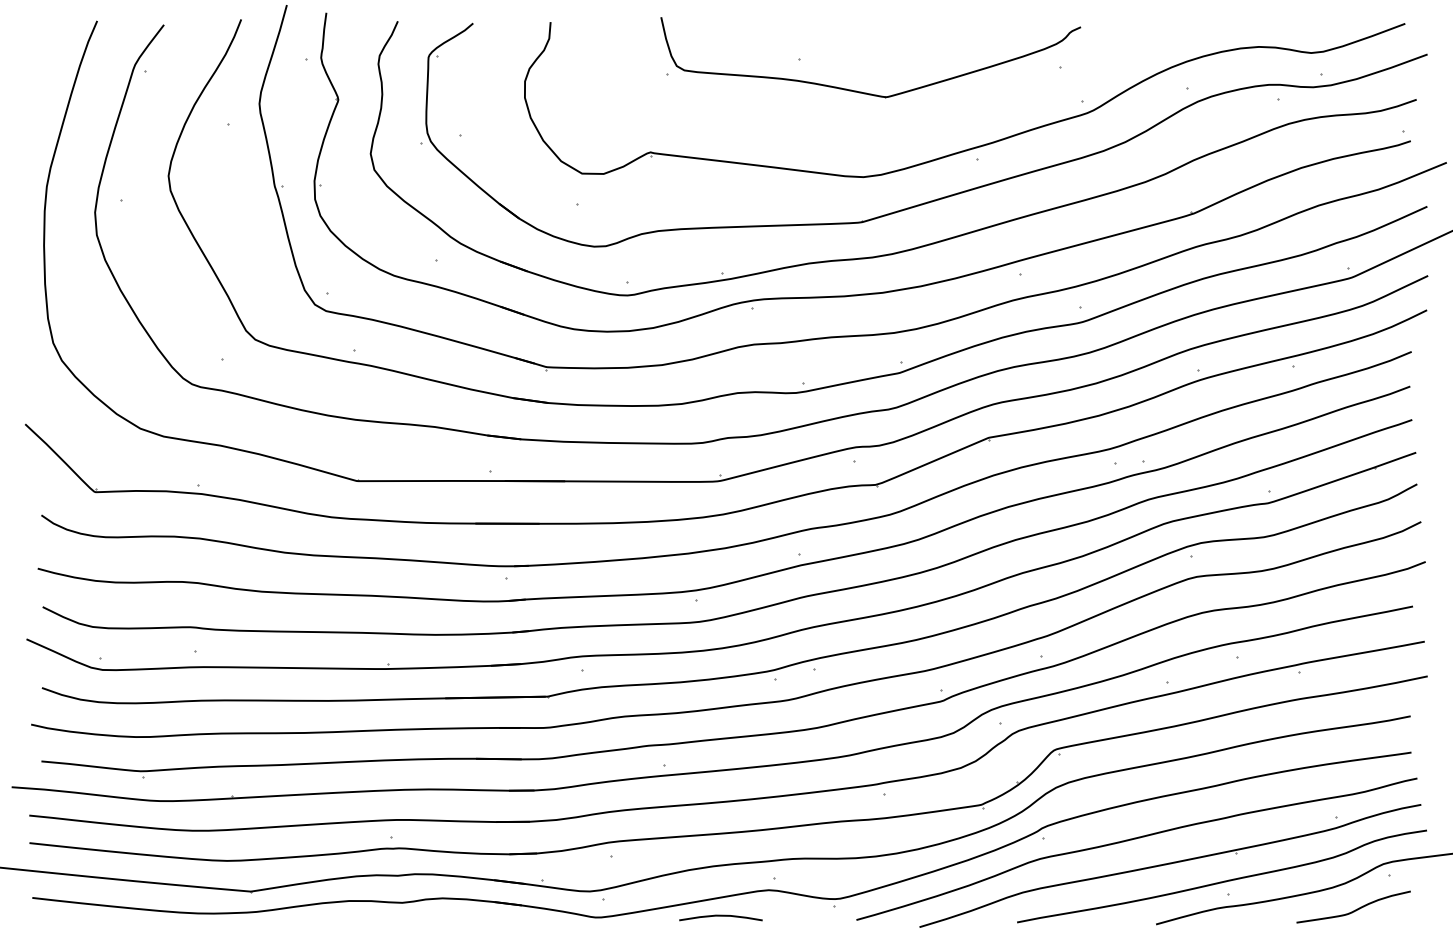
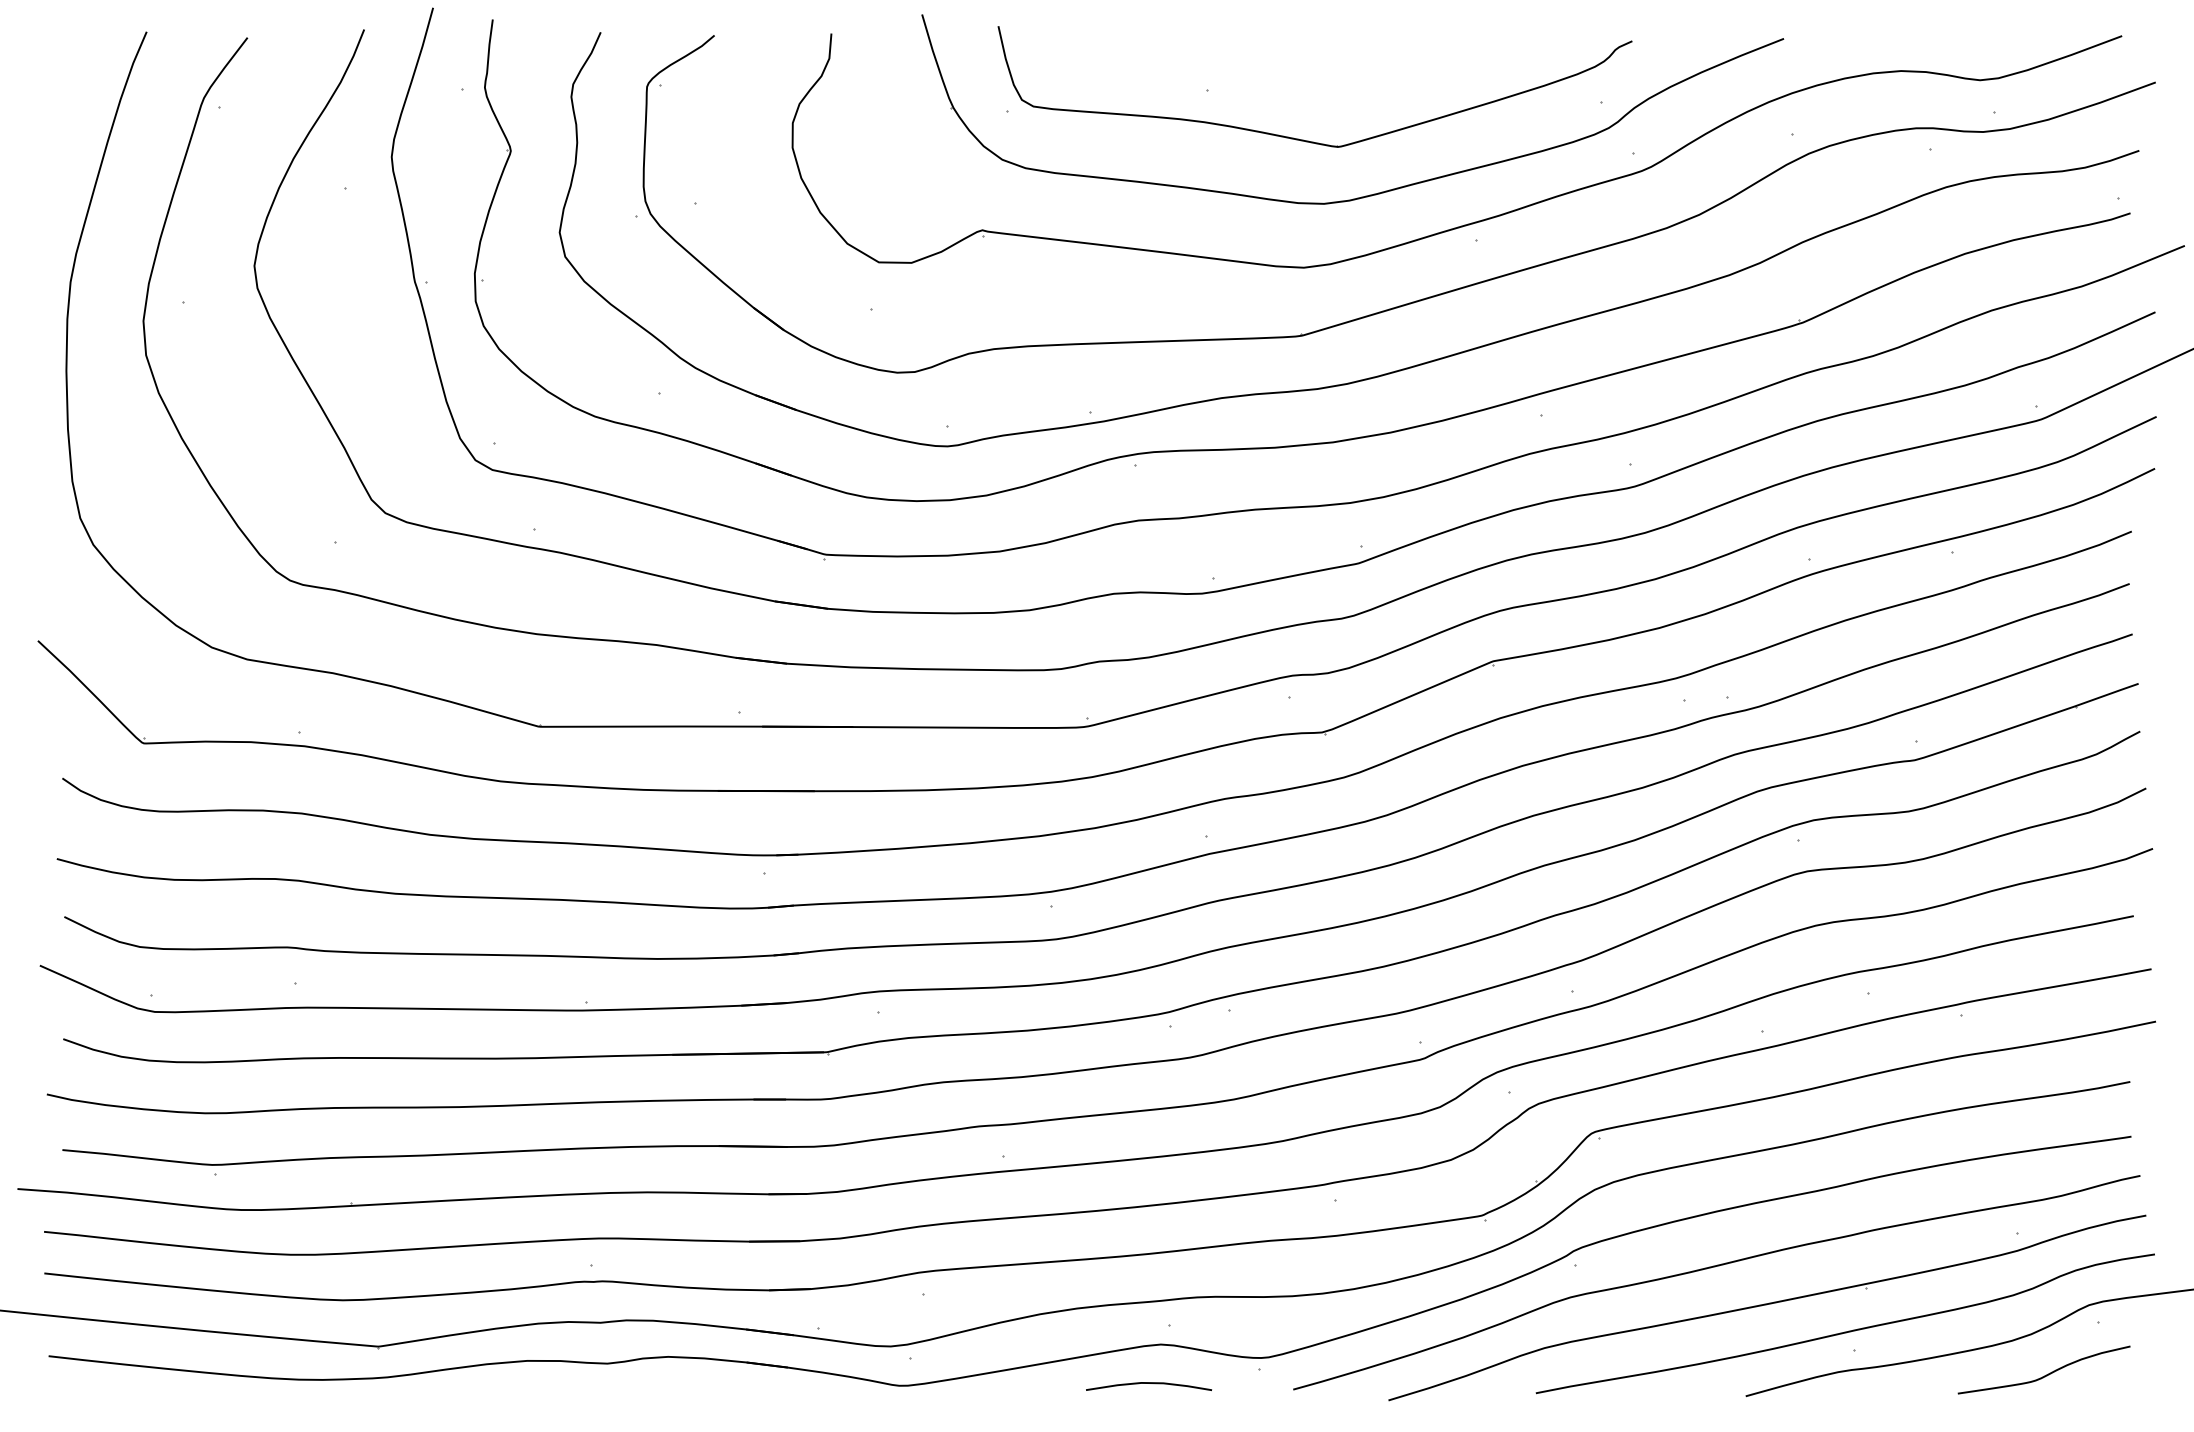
part: (910, 127) -> (1374, 192), added
curve: (720, 916) -> (1148, 1384), moved

